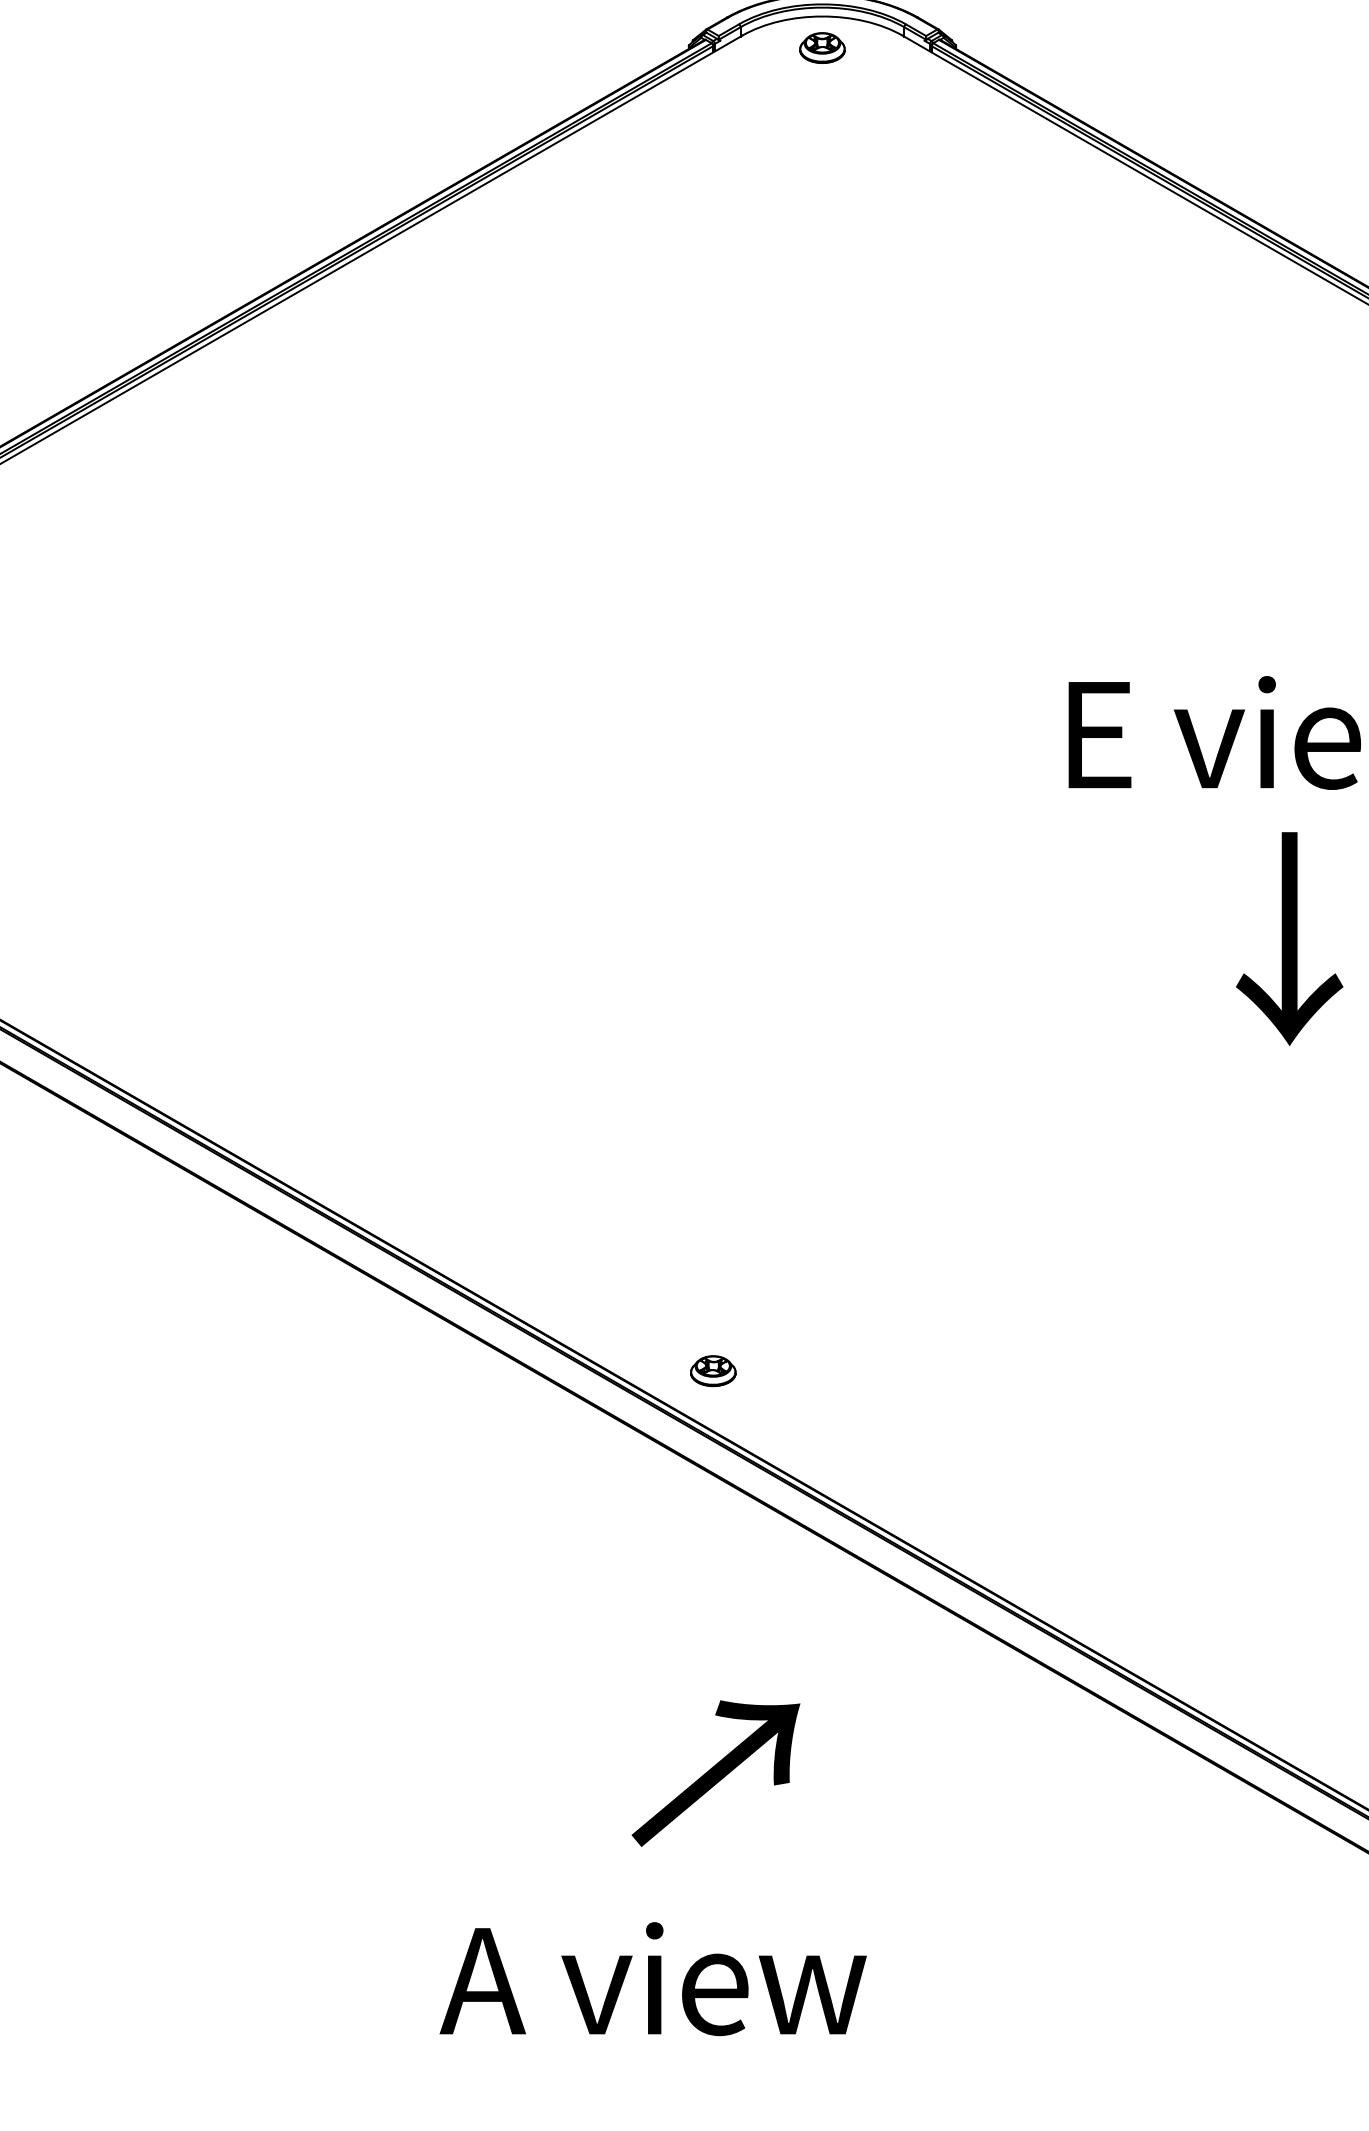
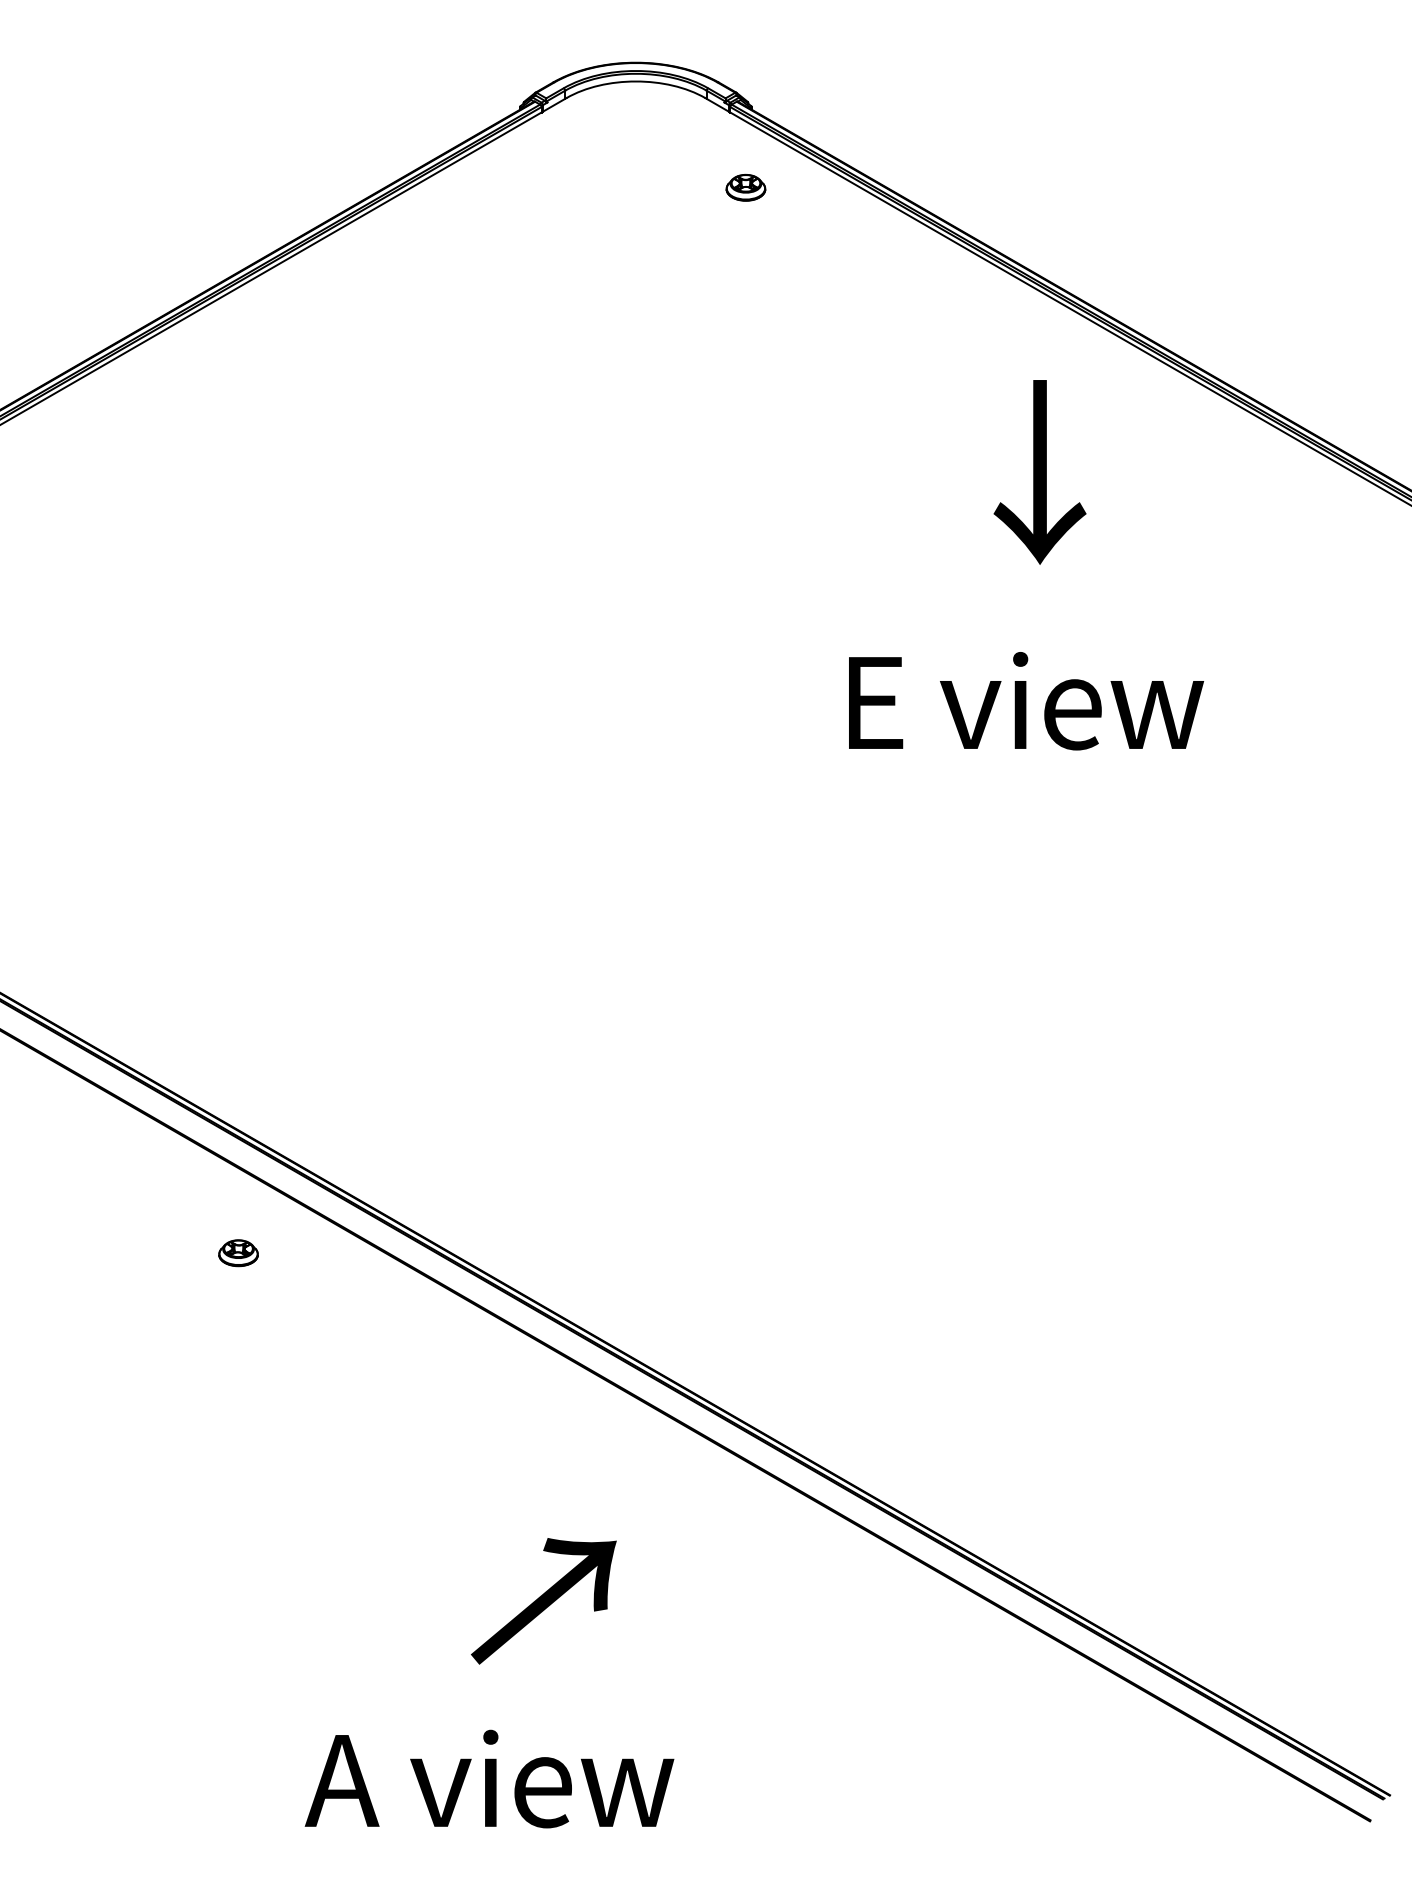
part: (821, 47) -> (745, 187), moved
text: (1289, 939) -> (1039, 472), moved
part: (713, 1371) -> (238, 1253), moved

